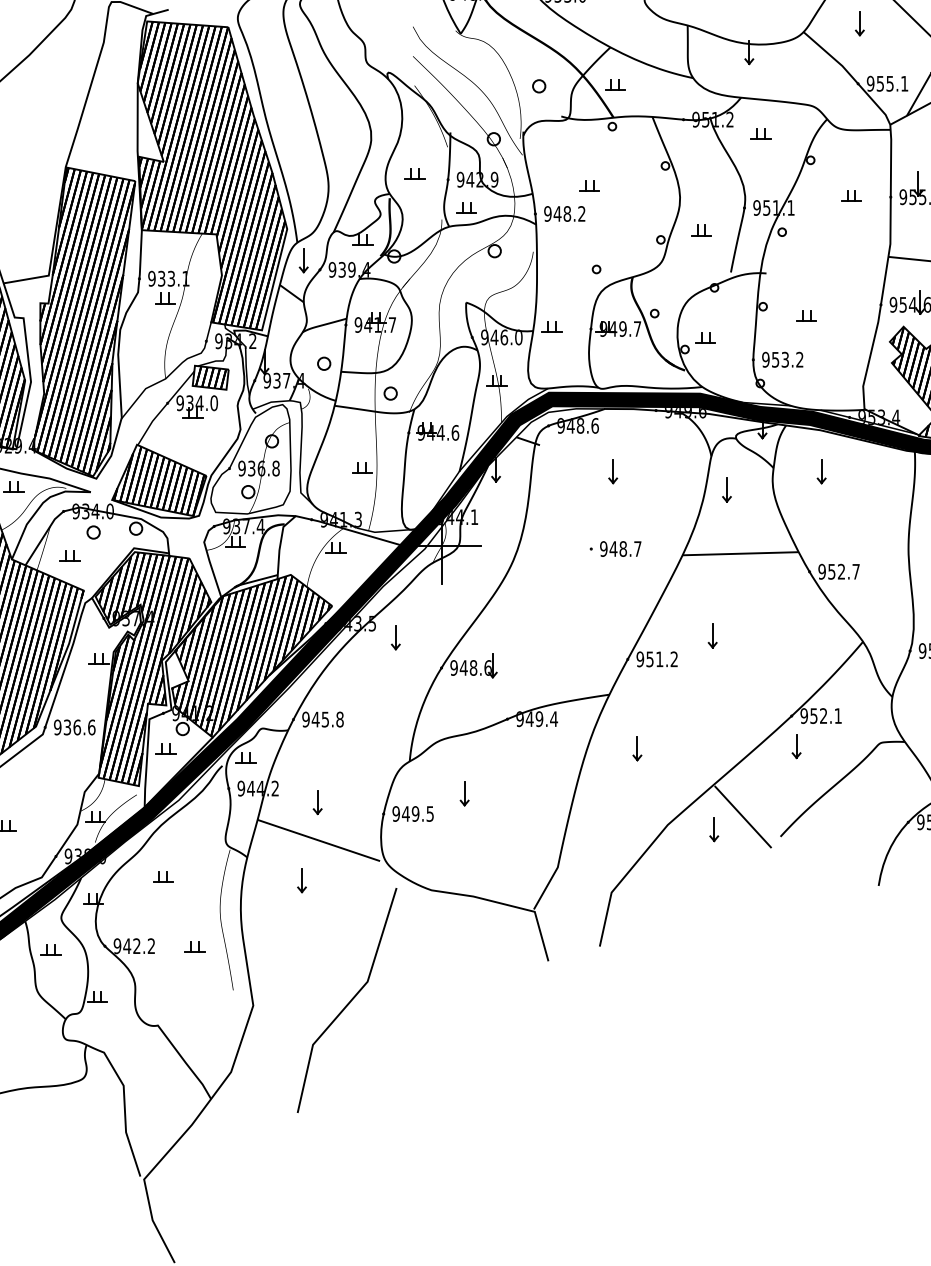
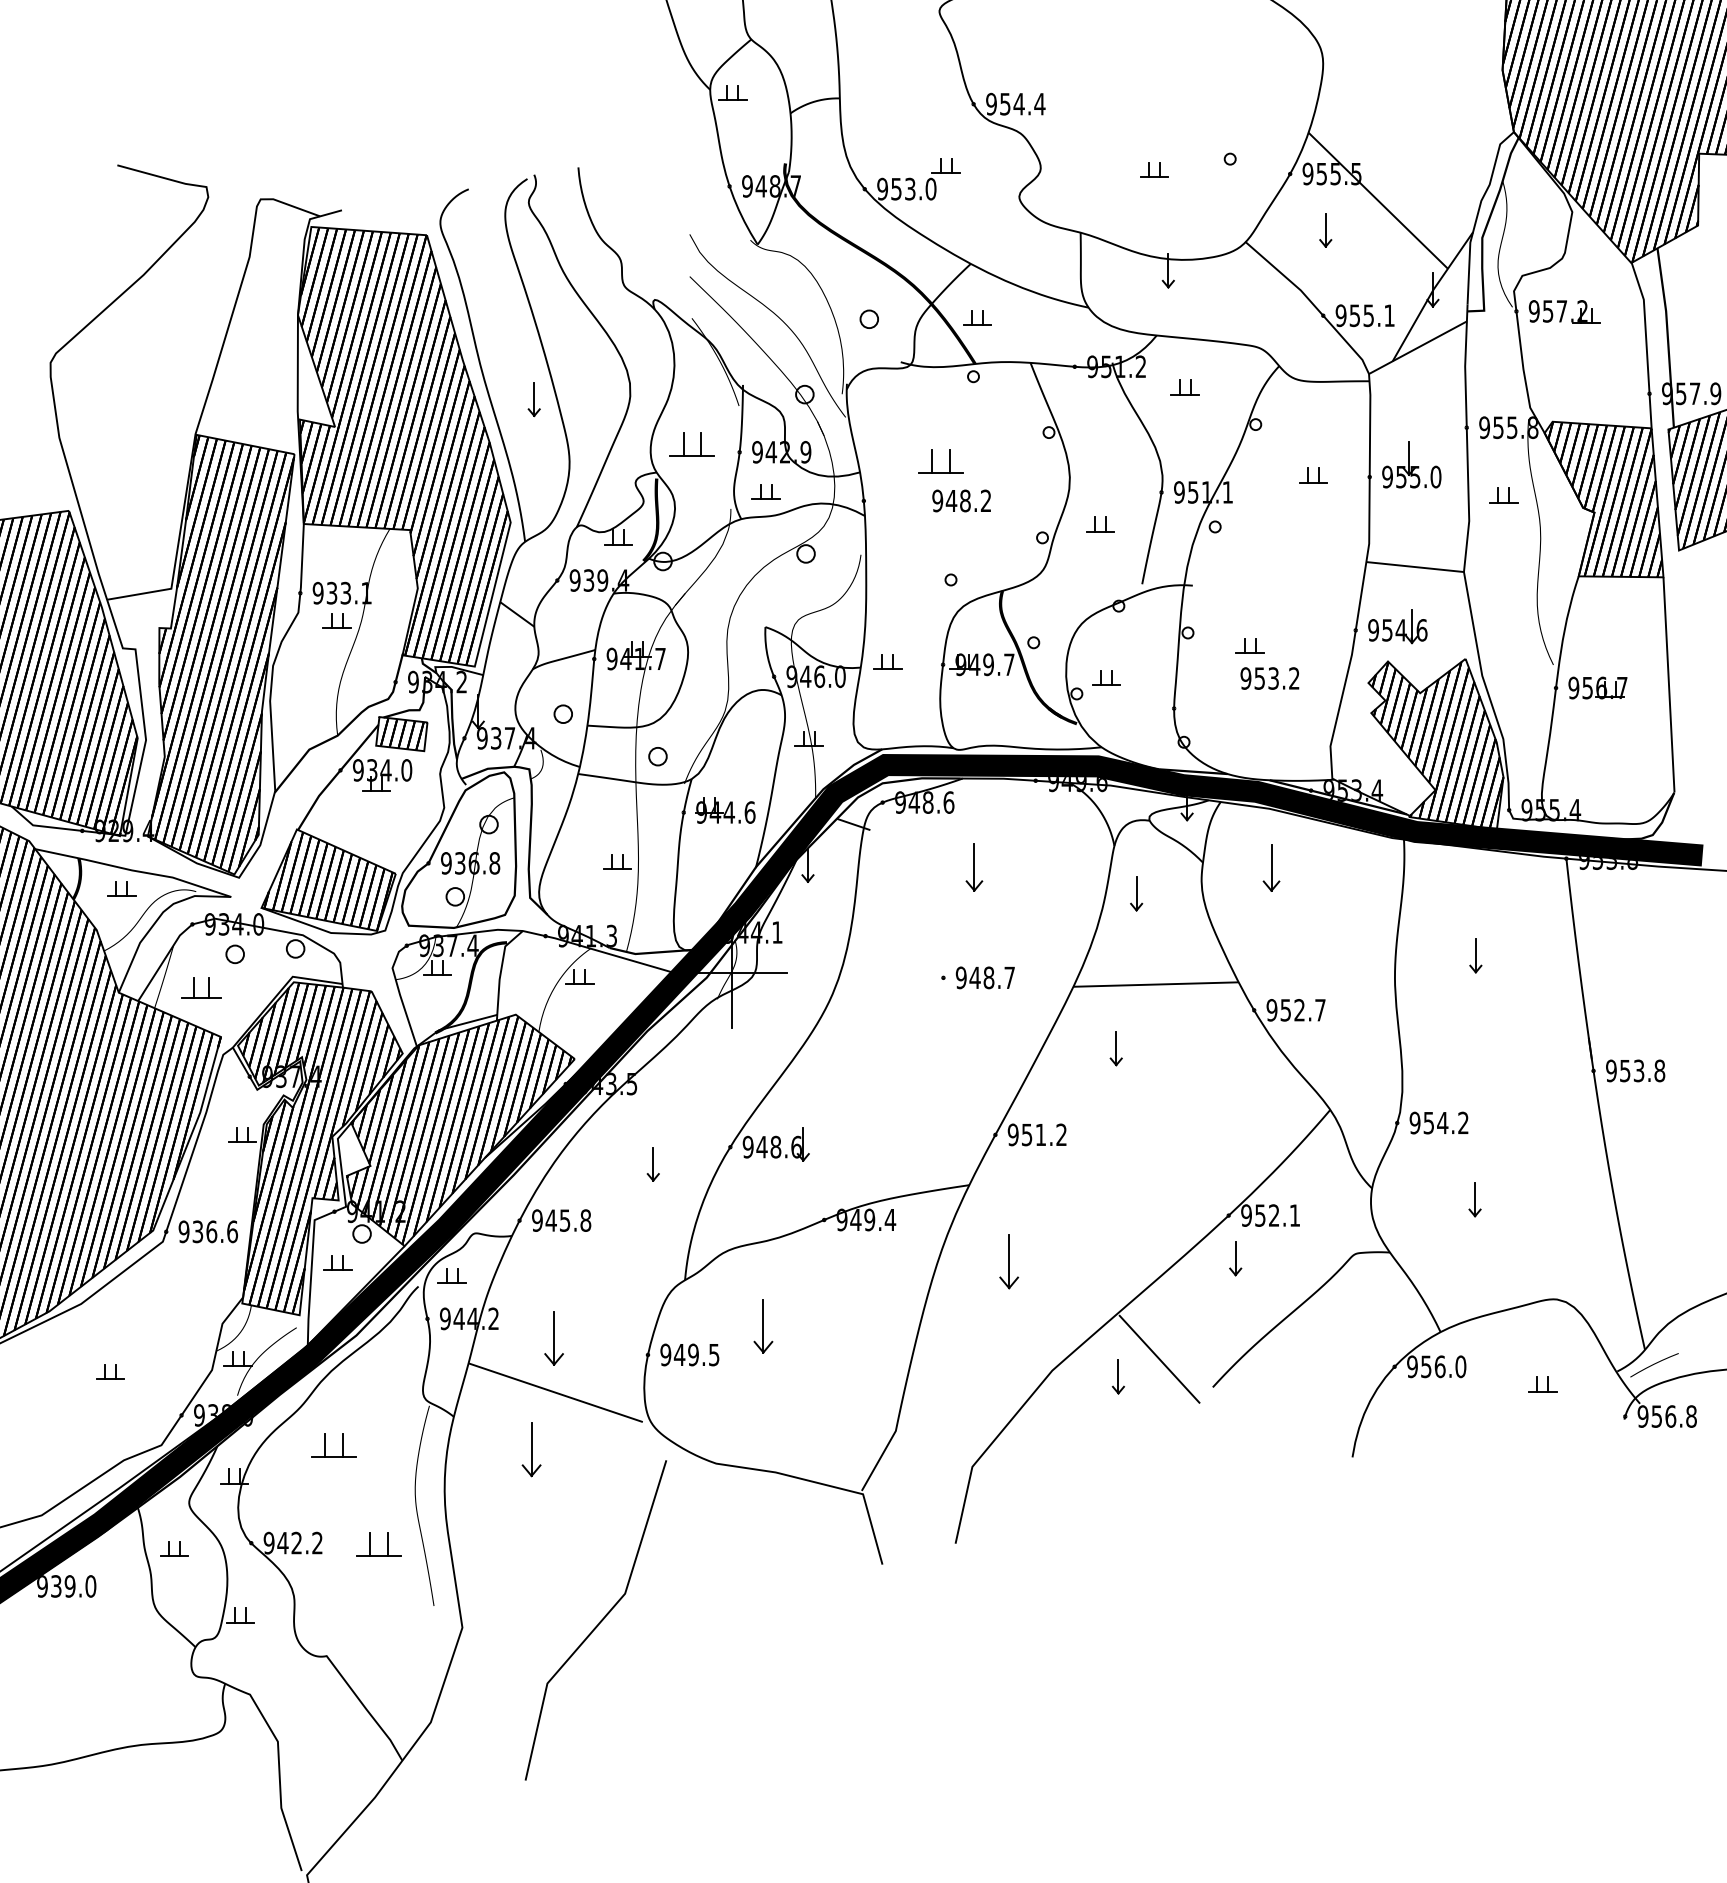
part: (414, 174) -> (692, 444), size x1.6
part: (589, 186) -> (941, 461), size x1.6
text: (564, 213) -> (961, 500), moved
part: (303, 260) -> (533, 399), moved
text: (782, 359) -> (1269, 678), moved
part: (613, 471) -> (974, 867), size x1.4
part: (821, 471) -> (1270, 867), size x1.4
part: (69, 555) -> (201, 987), size x1.4
part: (712, 635) -> (1115, 1048), moved
part: (395, 638) -> (652, 1164), moved
part: (636, 749) -> (1008, 1262), size x1.6
part: (464, 793) -> (762, 1326), size x1.6
part: (317, 802) -> (553, 1338), size x1.6
part: (163, 876) -> (334, 1444), size x1.6
part: (301, 880) -> (531, 1449), size x1.6
part: (195, 947) -> (379, 1544), size x1.6

